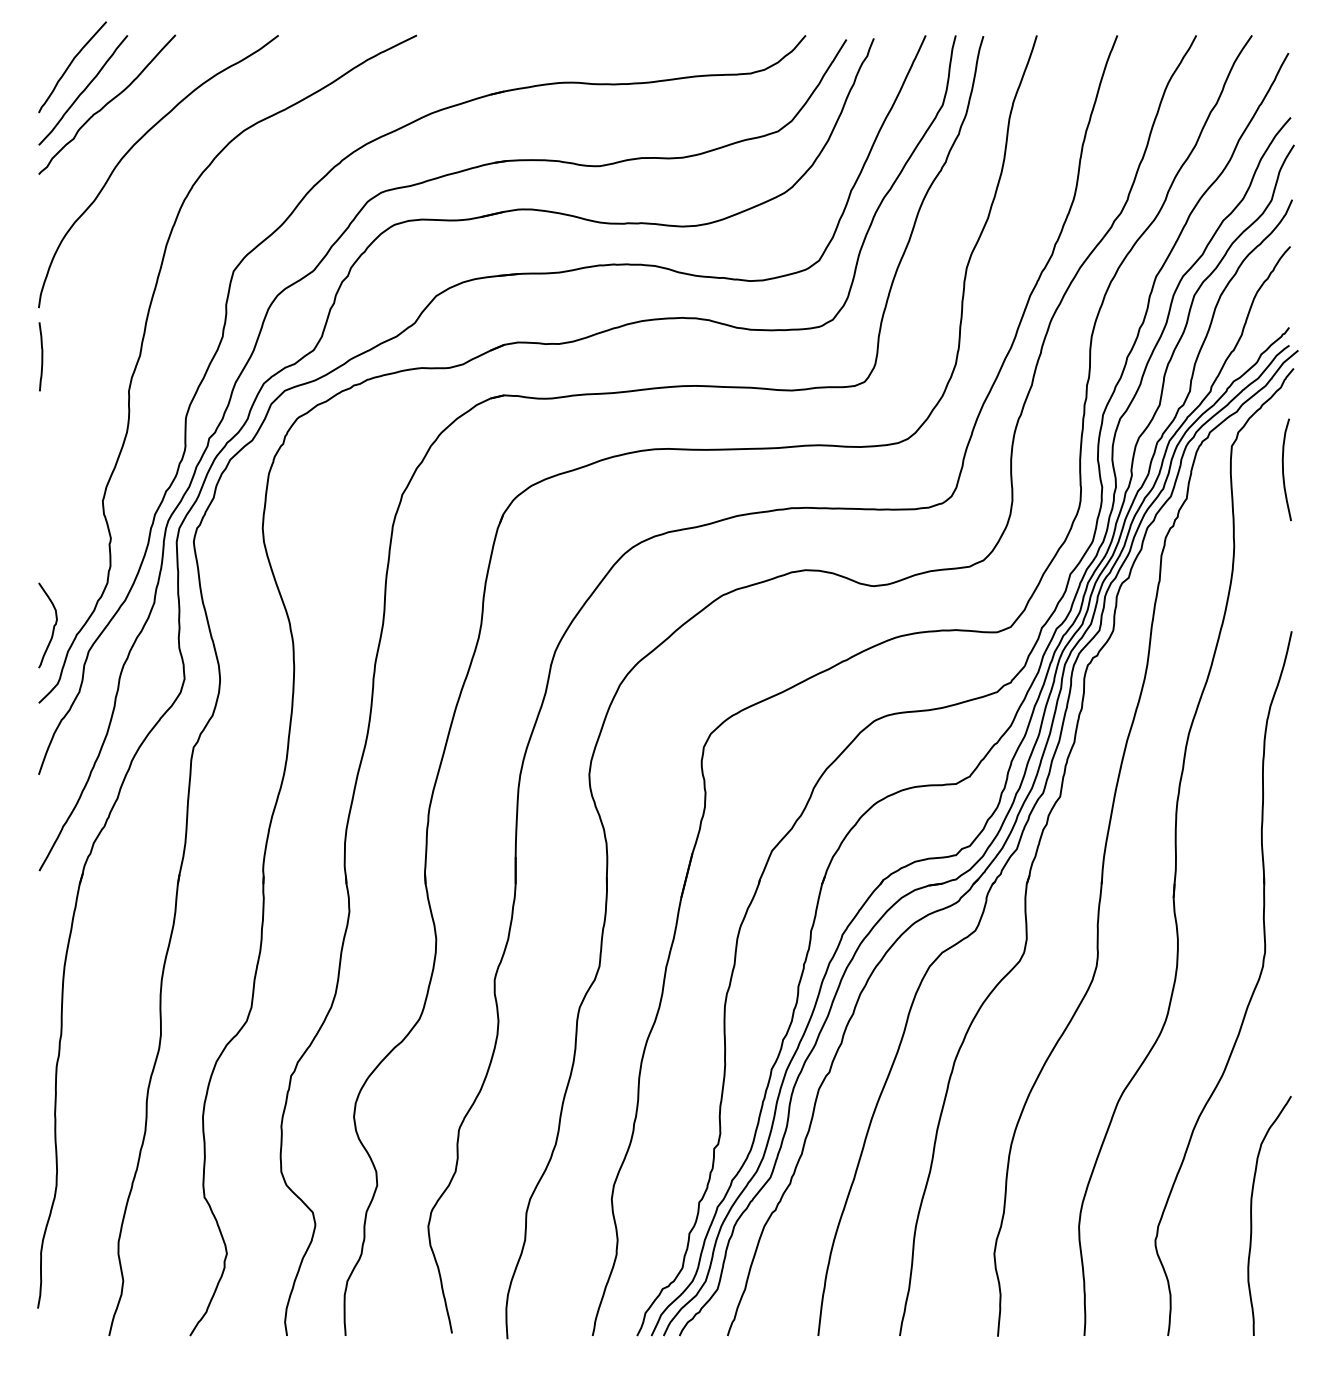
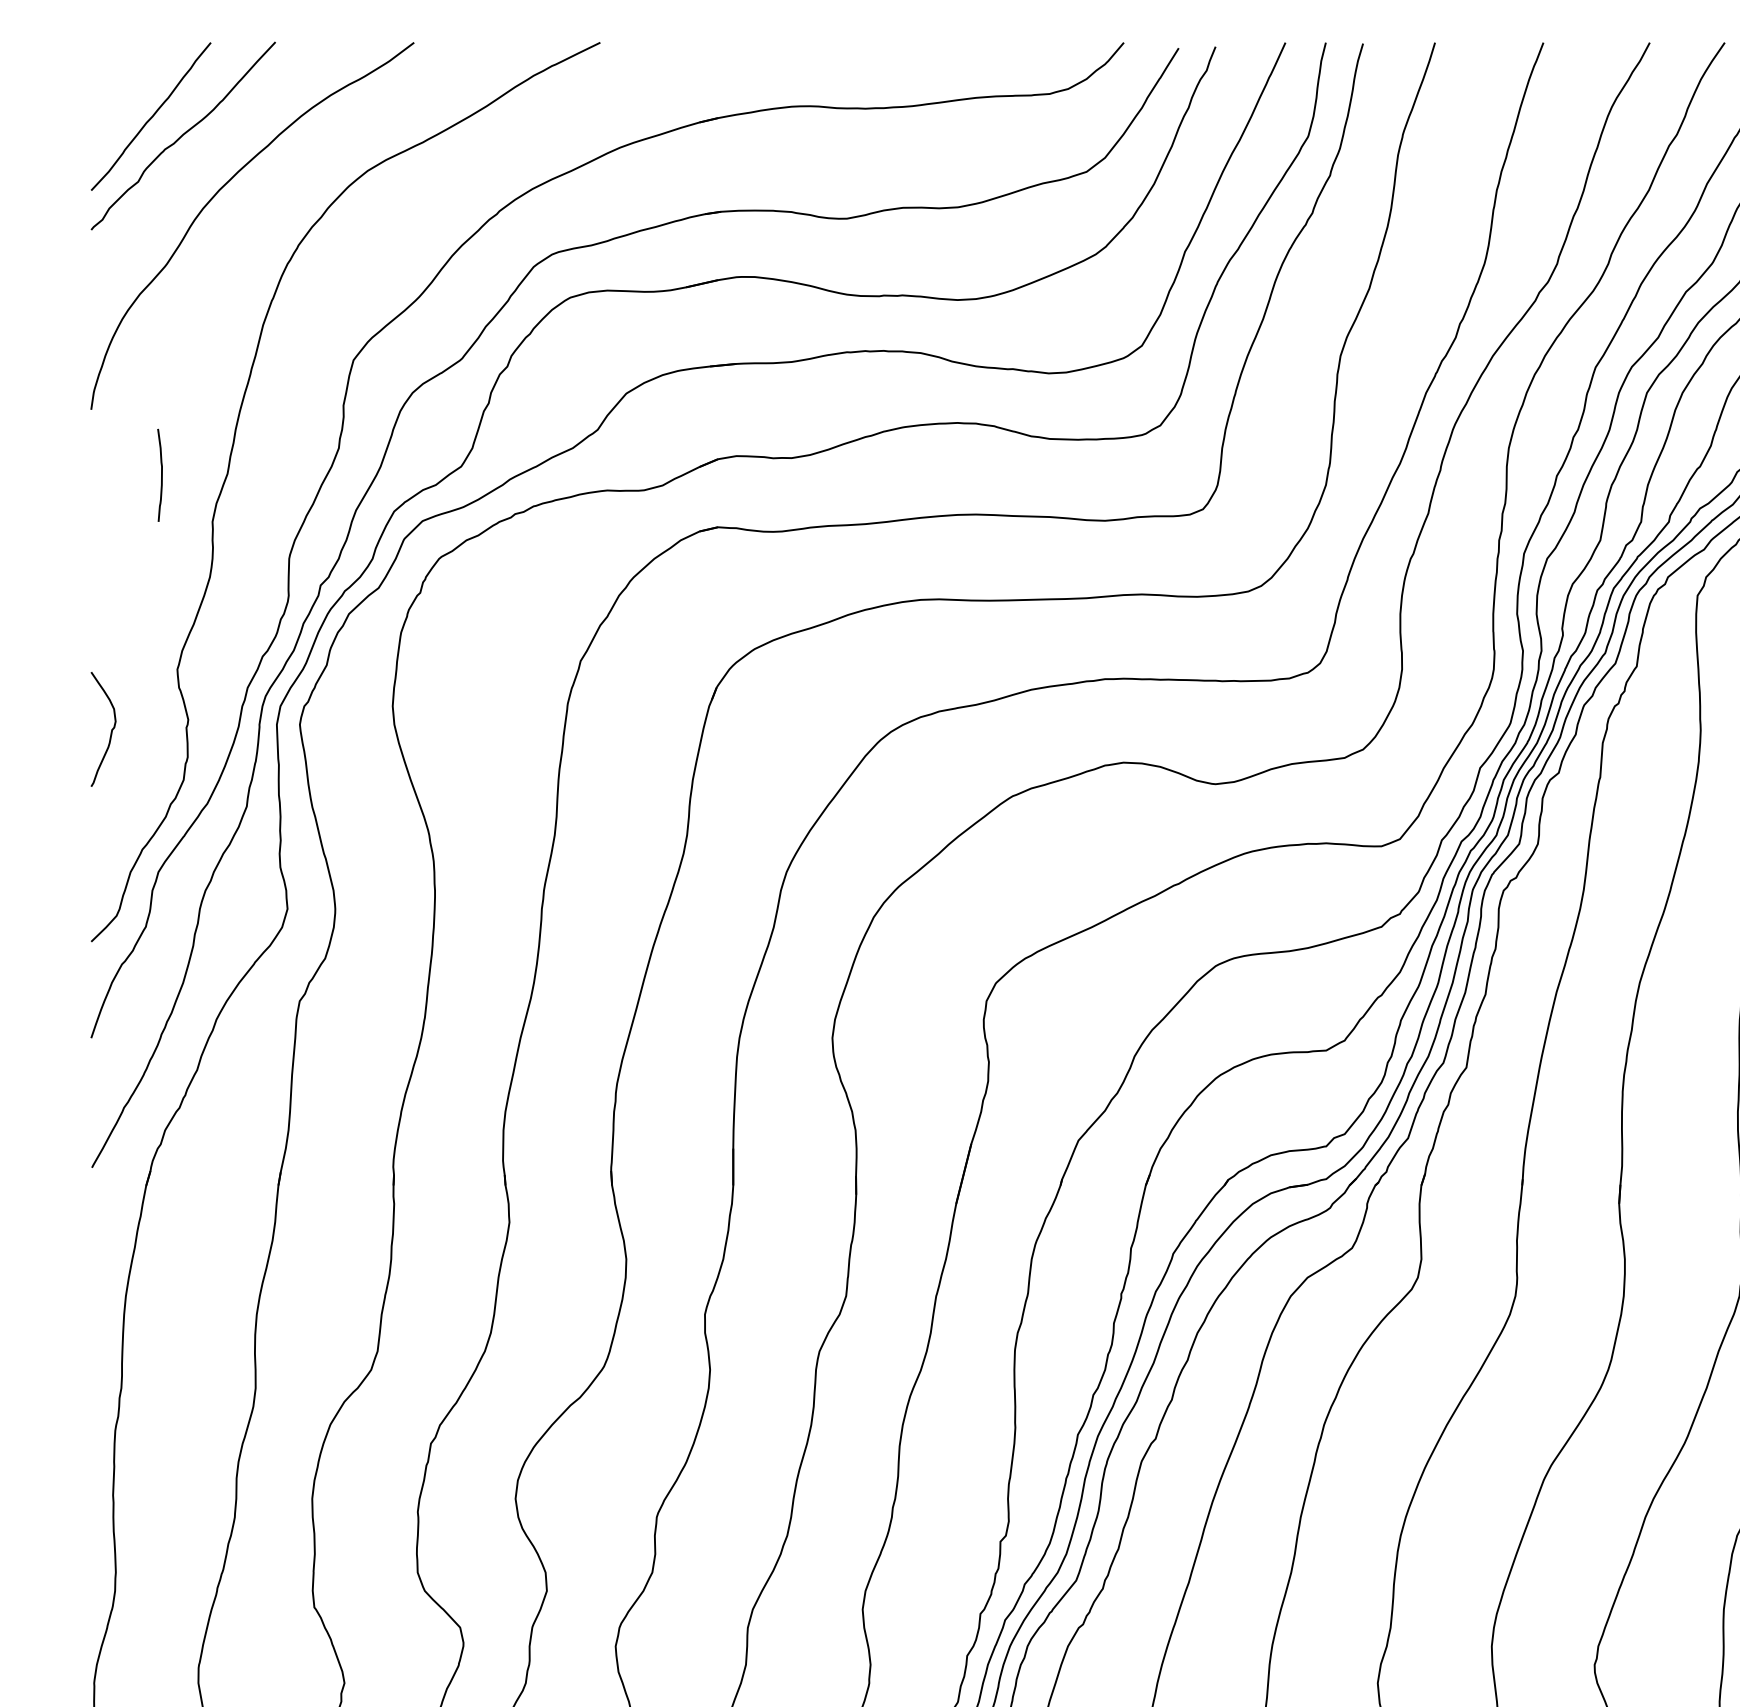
curve: (70, 65) -> (133, 83), removed
curve: (41, 356) -> (160, 474), moved
curve: (53, 625) -> (110, 729), moved

